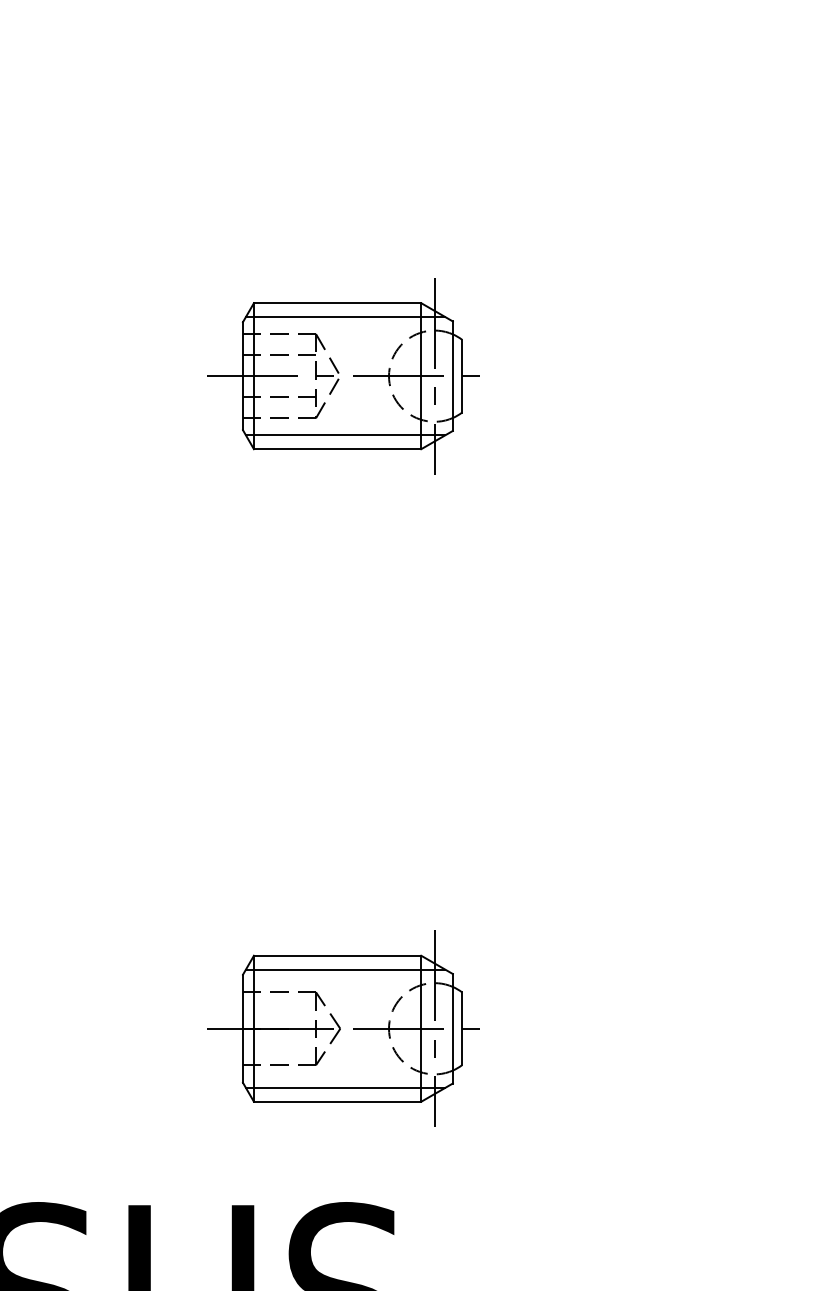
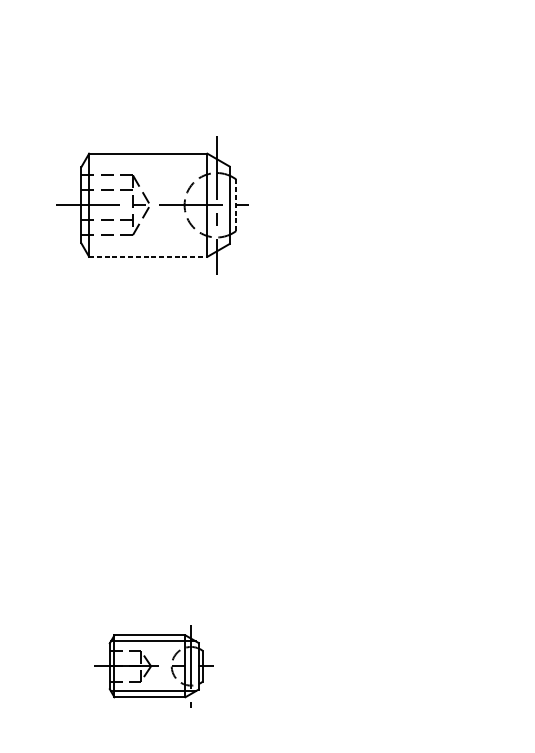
line: (345, 317) -> (153, 163), removed
line: (462, 376) -> (236, 205), solid -> dashed
line: (345, 435) -> (153, 247), removed
line: (337, 449) -> (148, 257), solid -> dashed
part: (343, 1028) -> (152, 666), size x0.6

